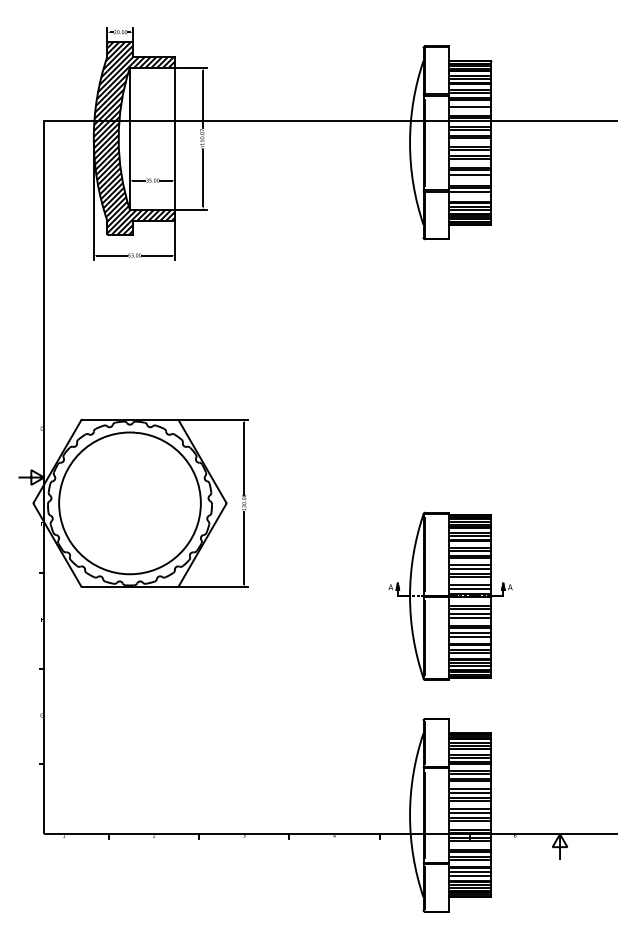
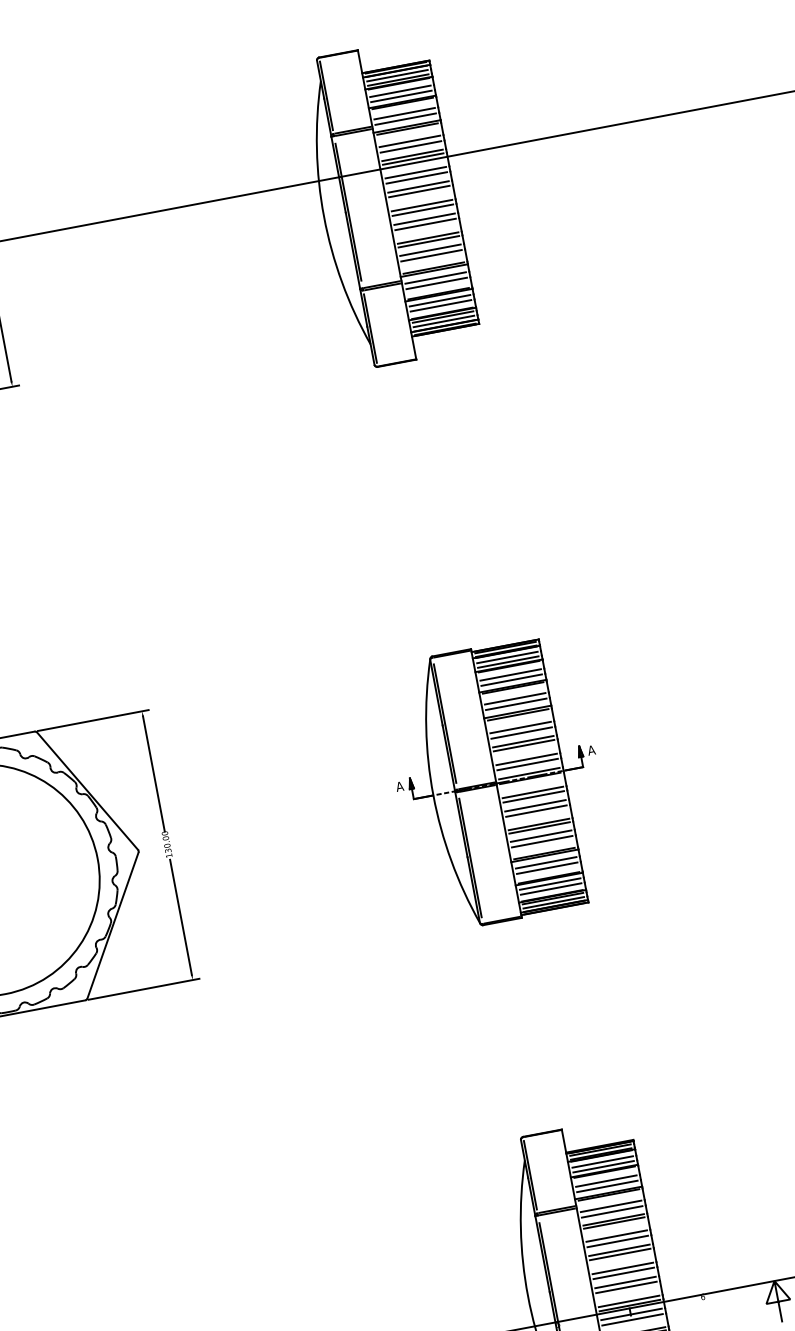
line: (470, 110) -> (411, 146), added
line: (470, 178) -> (431, 255), added
line: (470, 195) -> (437, 282), added
part: (450, 595) -> (498, 781), moved

